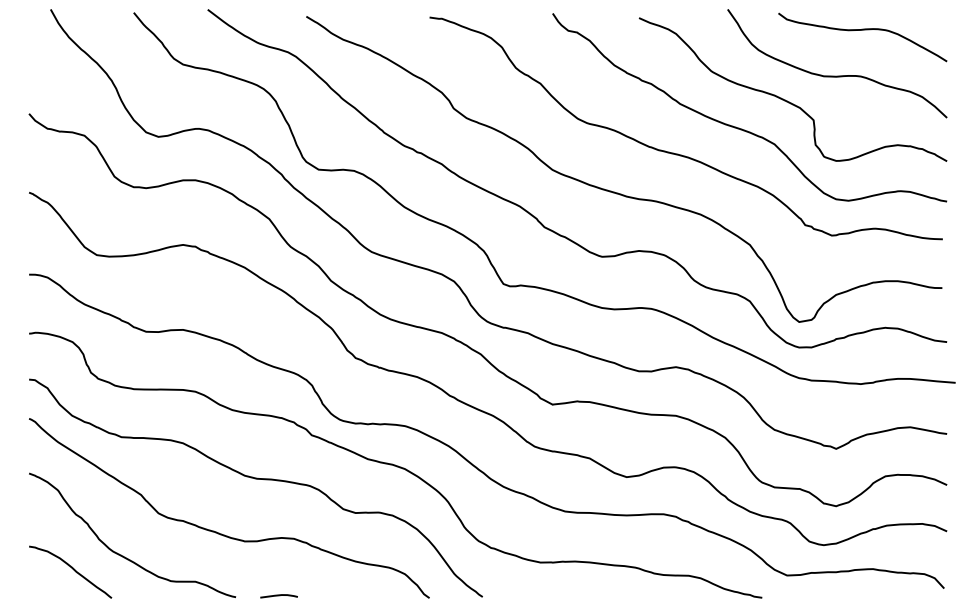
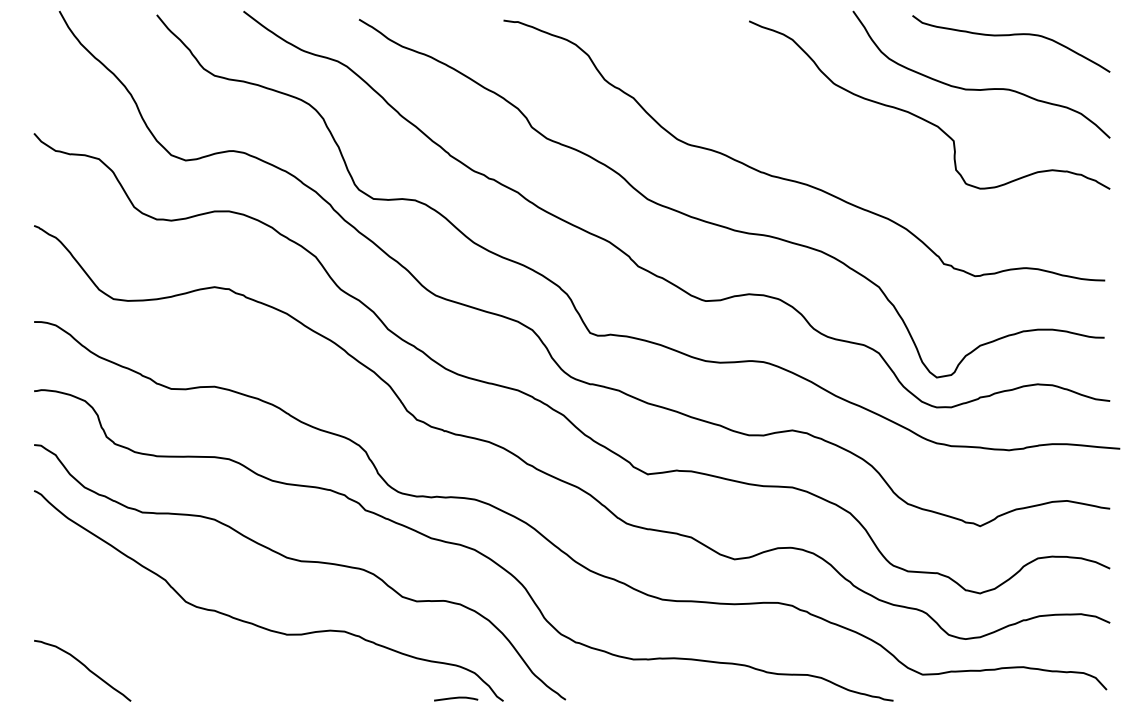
curve: (743, 129) -> (871, 151), removed
curve: (123, 555) -> (144, 651), removed
curve: (279, 595) -> (456, 698), moved

